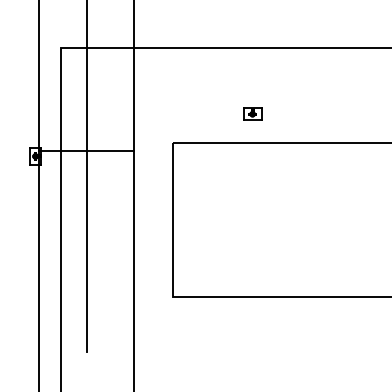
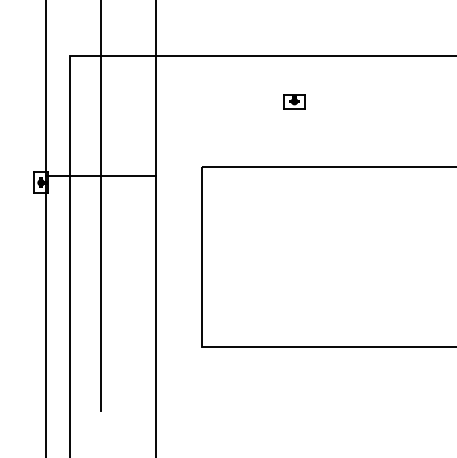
part: (252, 114) -> (294, 101), moved

